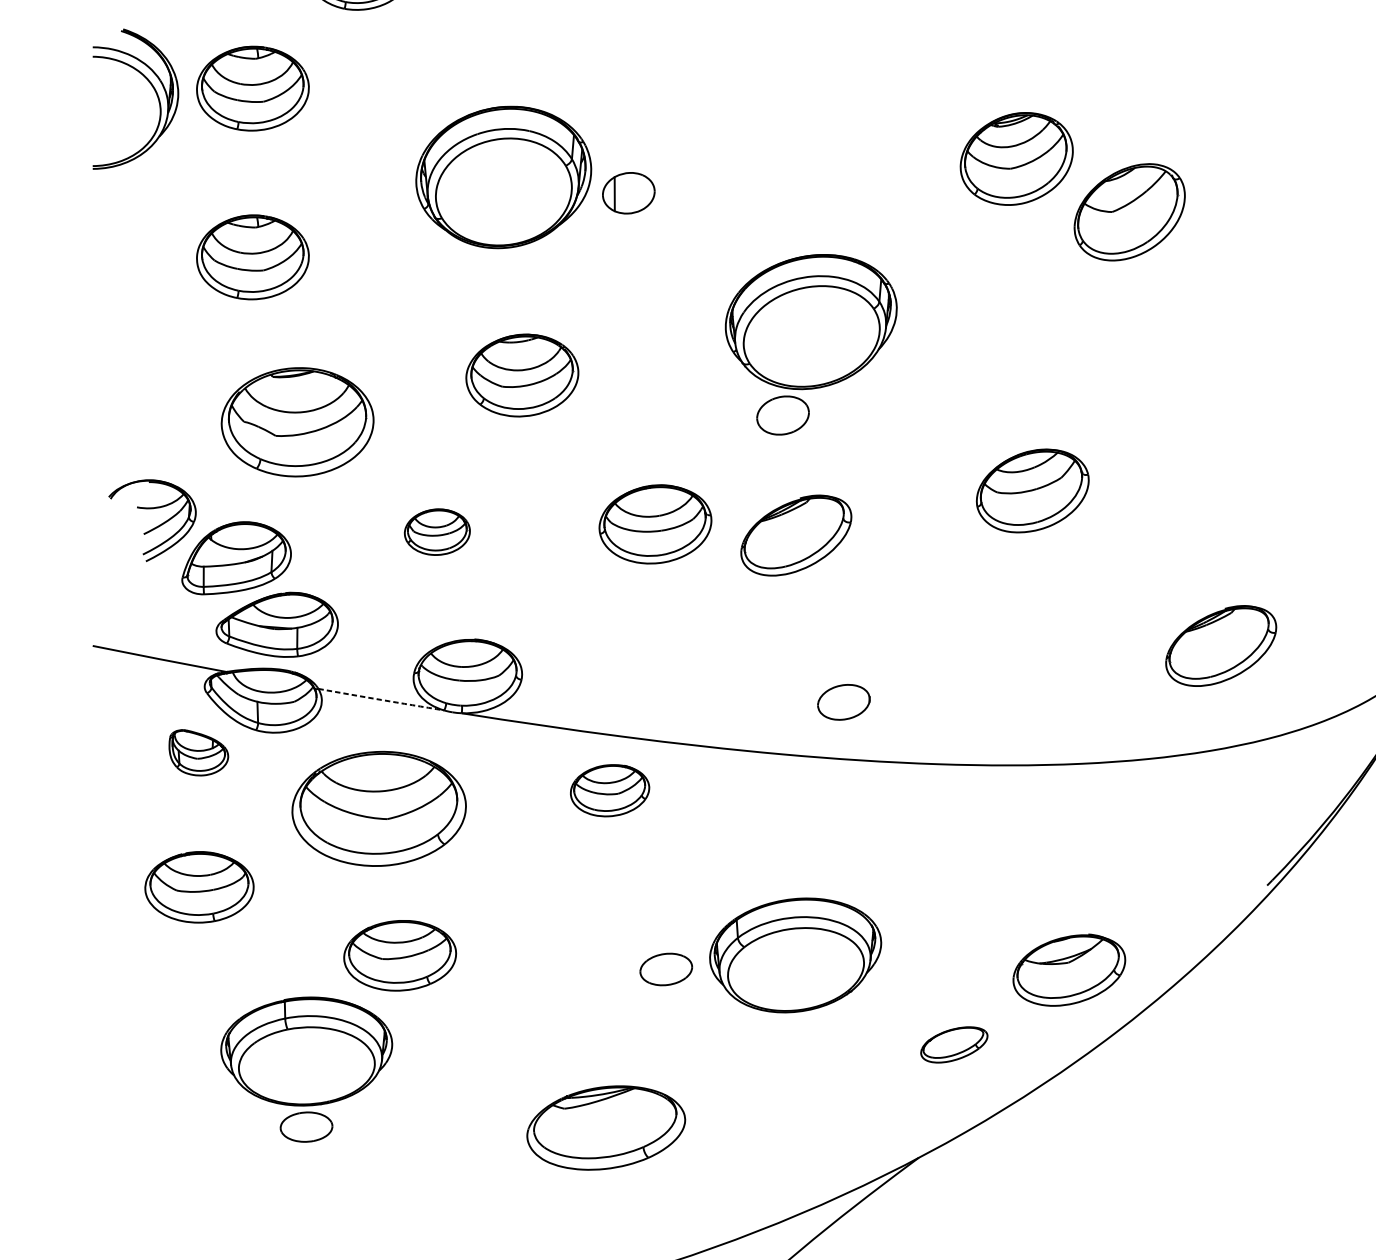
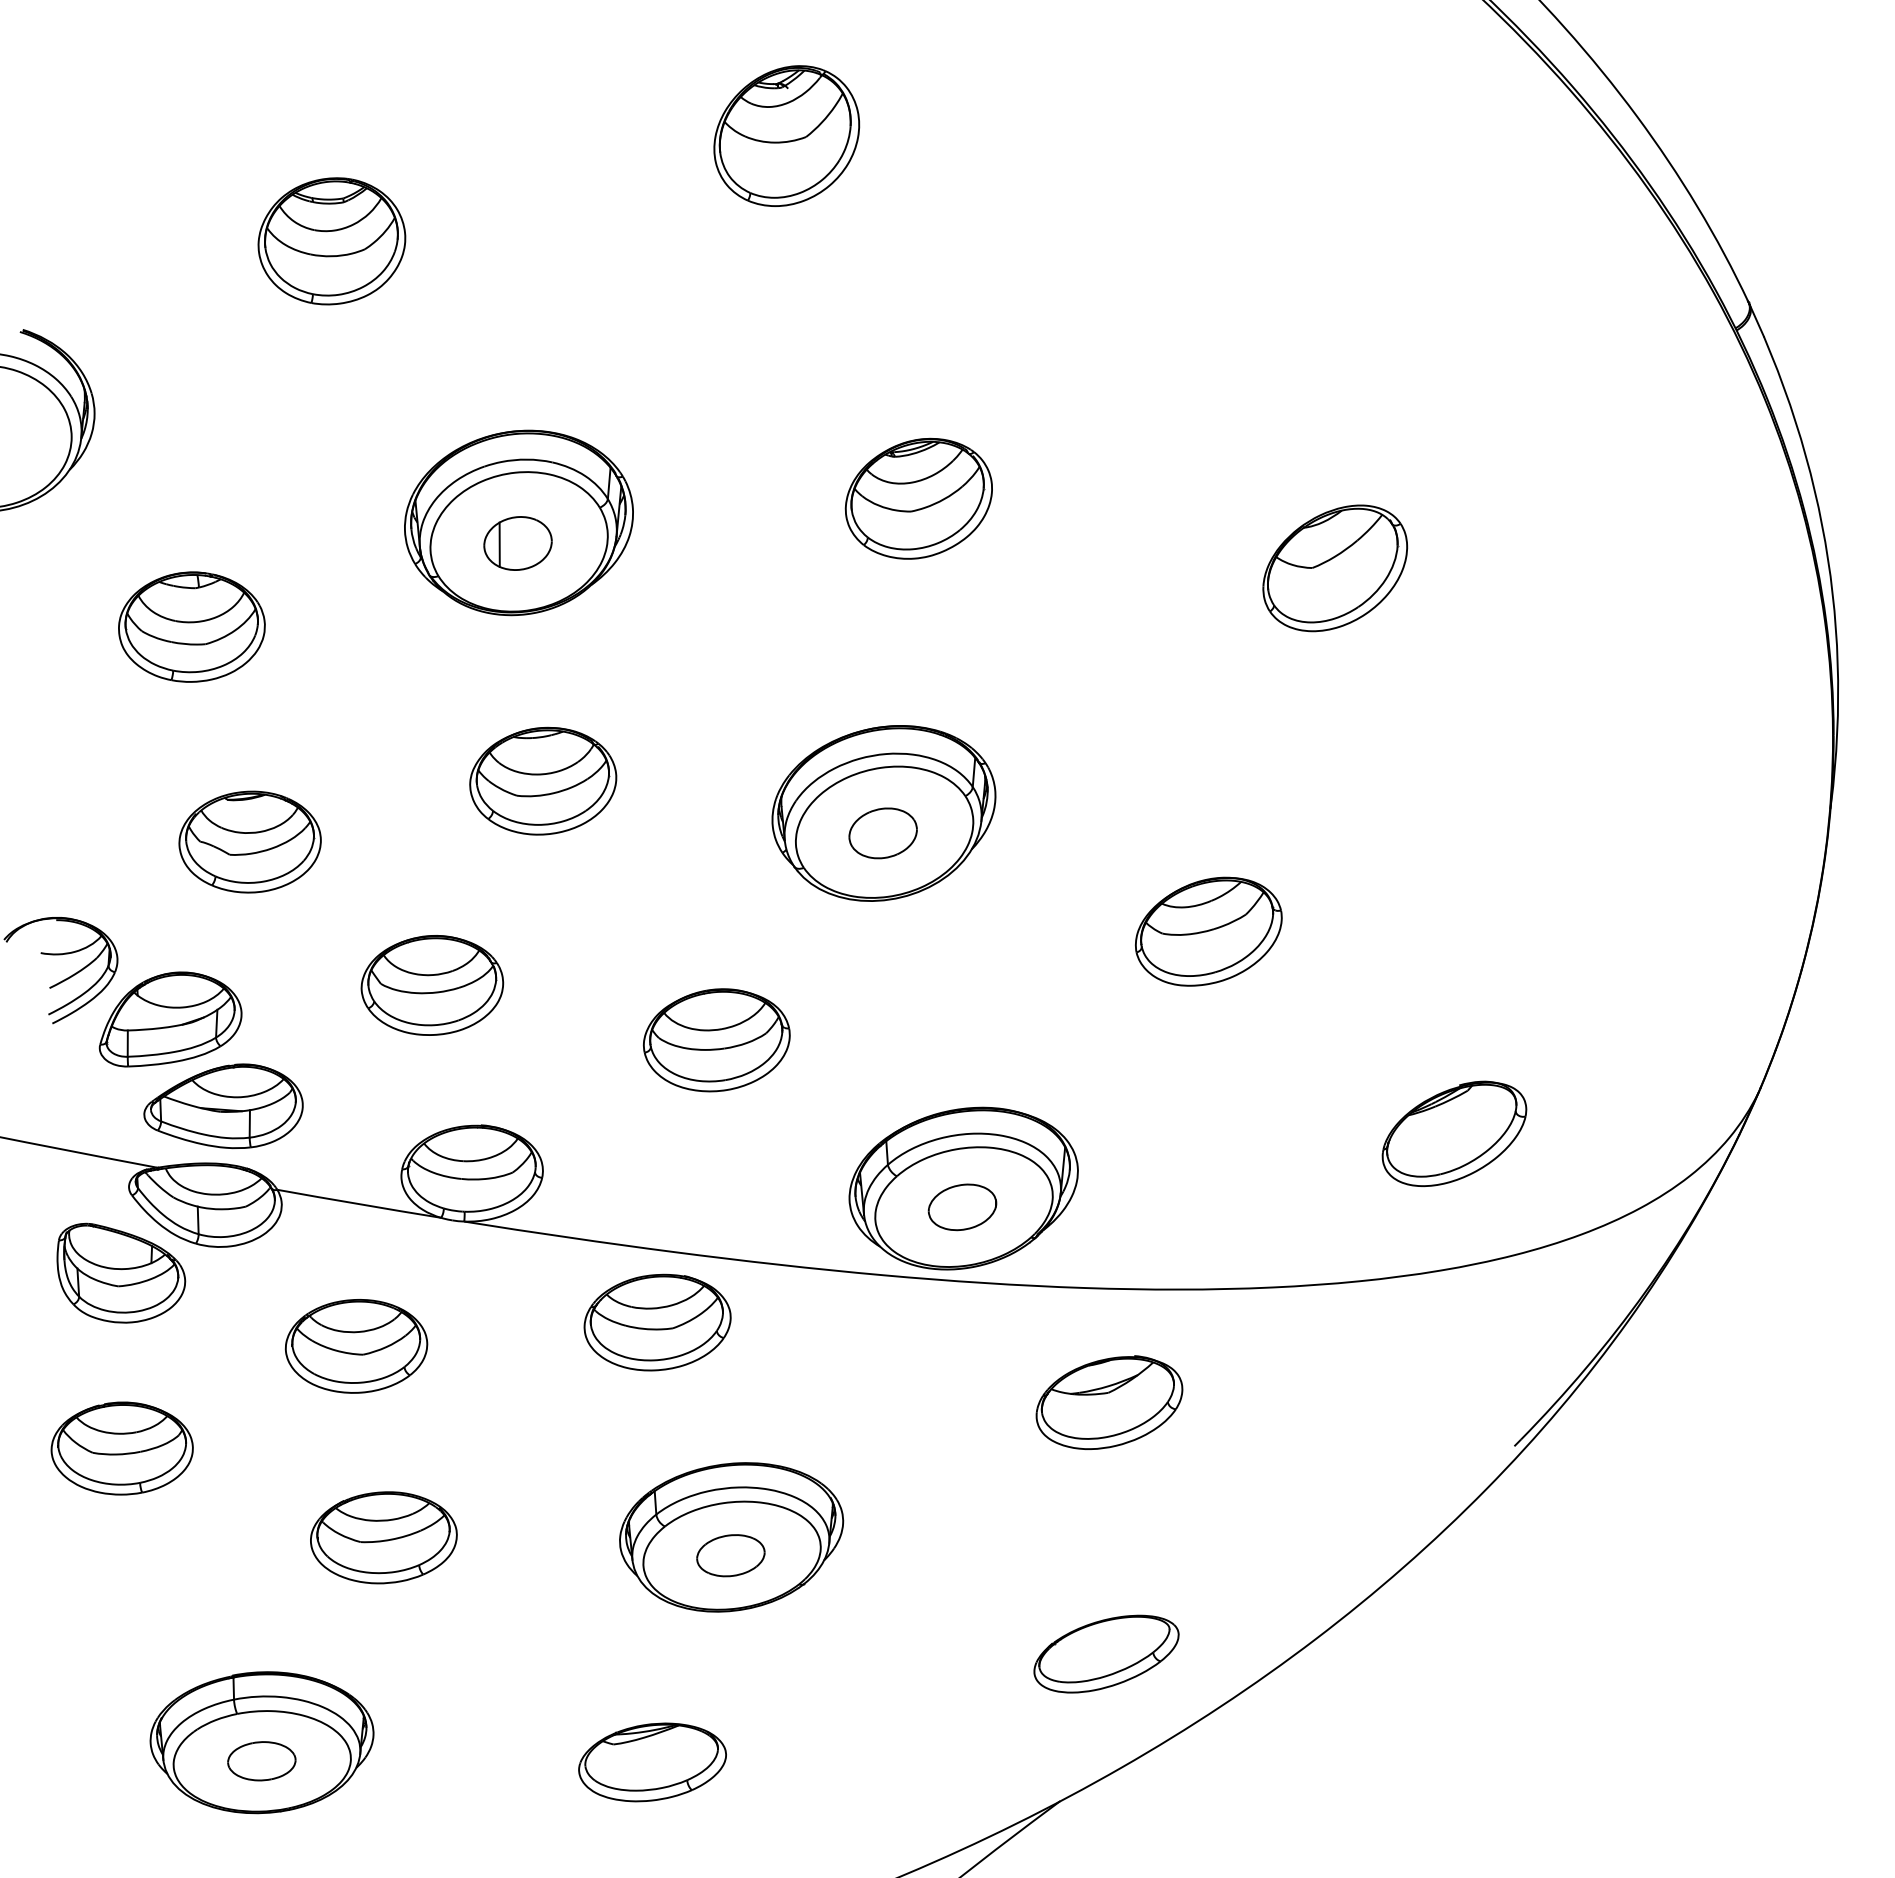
part: (252, 88) -> (191, 406), removed
part: (1016, 158) -> (918, 498), moved
part: (628, 193) -> (517, 543), moved
part: (810, 322) -> (883, 813), moved
part: (297, 421) -> (249, 841), size x0.71
part: (655, 524) -> (716, 1040), moved
part: (437, 532) -> (432, 985), size x1.67
part: (796, 535) -> (900, 989), removed
part: (844, 687) -> (963, 1188), added
arc: (381, 700) -> (359, 1204), dashed -> solid
part: (198, 752) -> (121, 1272), size x1.67
part: (609, 790) -> (657, 1322), size x1.43
part: (379, 809) -> (356, 1346), size x0.62
part: (795, 955) -> (731, 1537), moved
part: (1069, 970) -> (1109, 1402), moved
part: (954, 1044) -> (1106, 1653), size x1.67
part: (306, 1051) -> (261, 1742), moved
part: (606, 1128) -> (652, 1762), size x0.71

